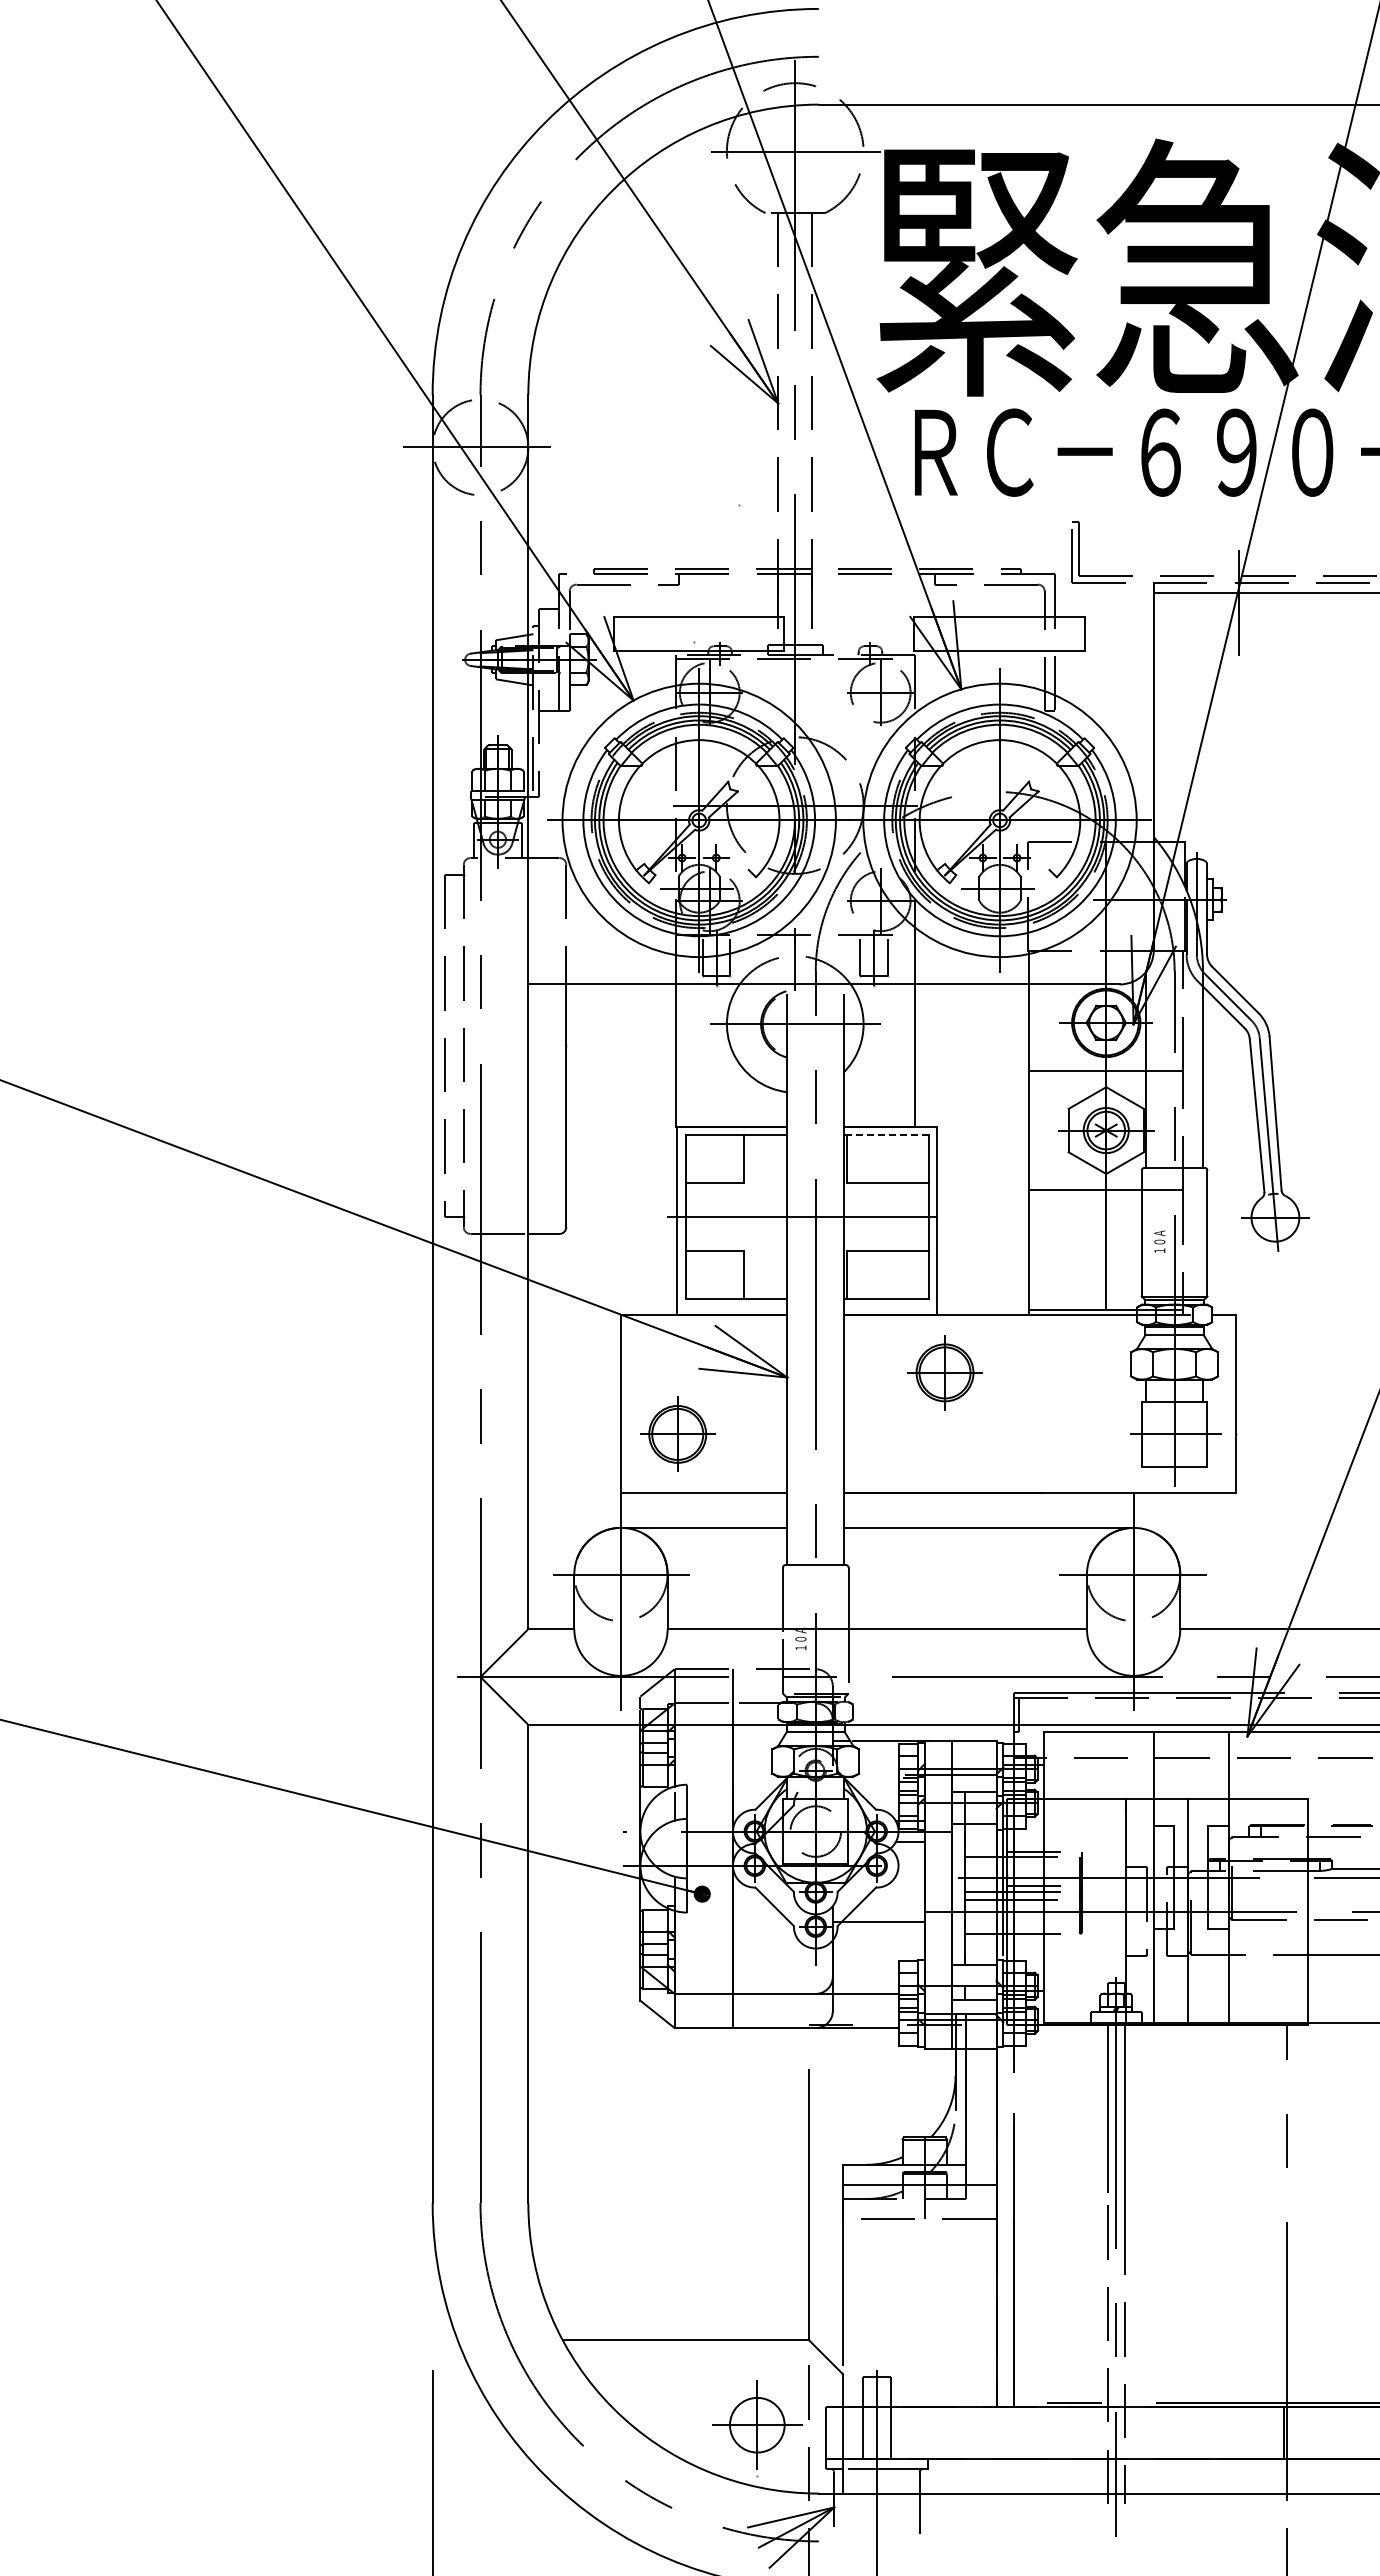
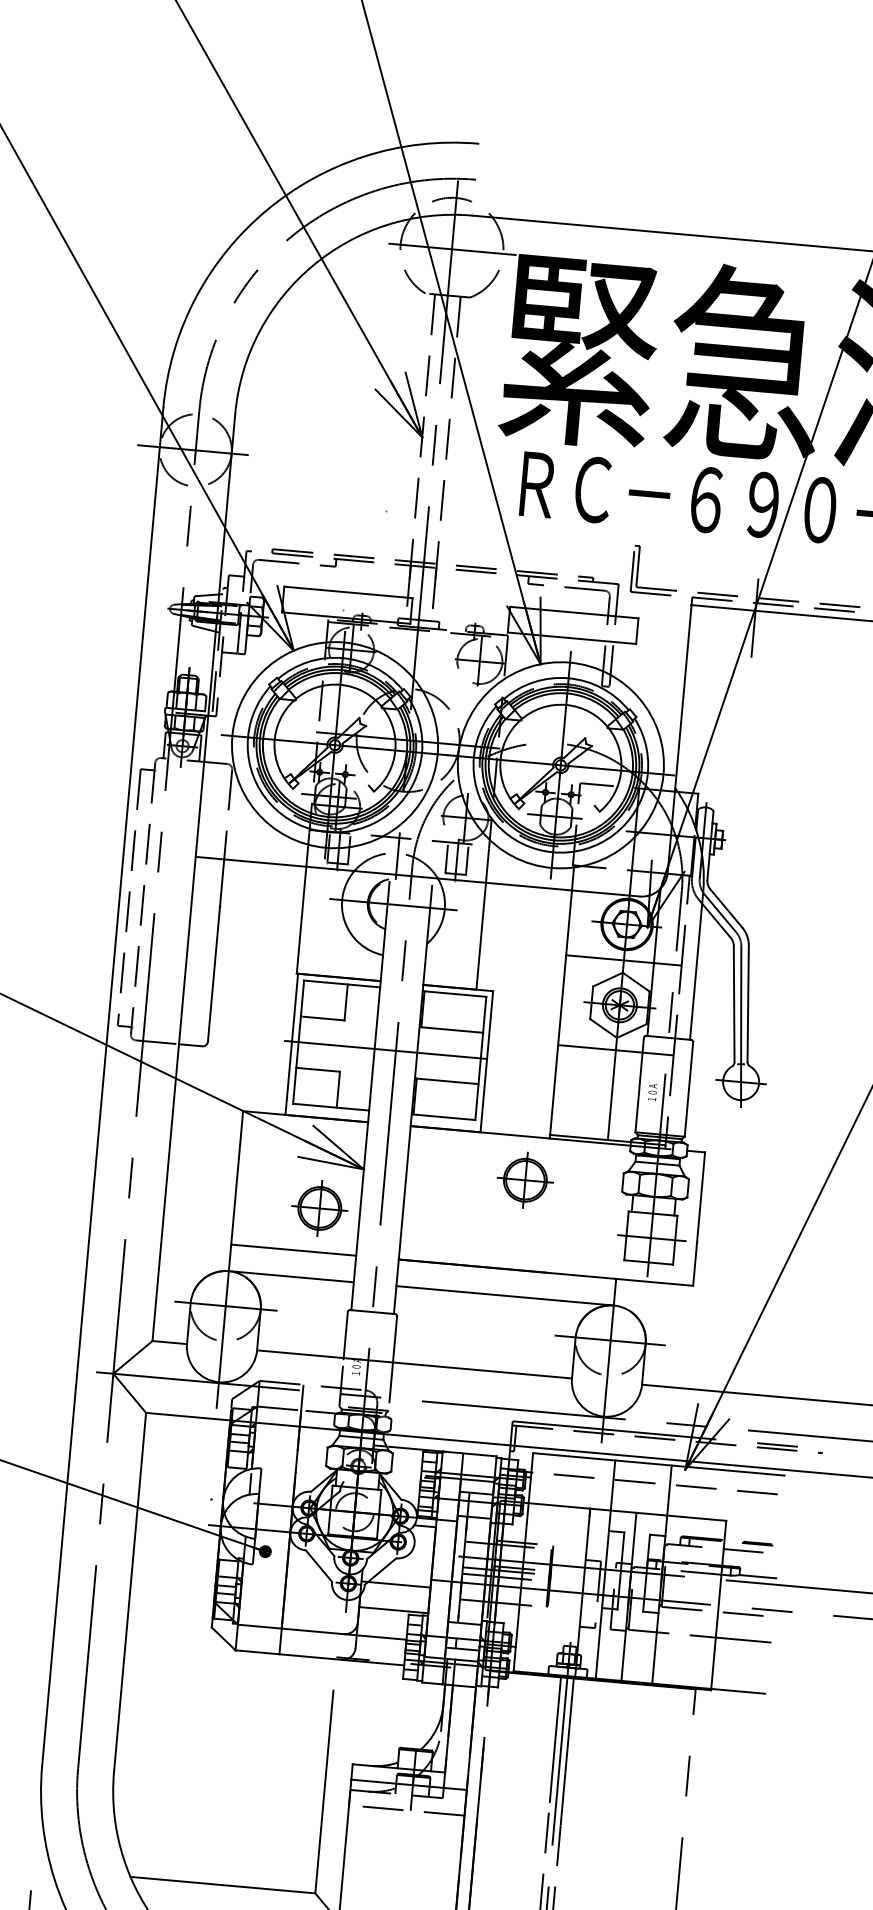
line: (885, 1135) -> (453, 994), dashed -> solid
part: (944, 1372) -> (525, 1179), moved
part: (677, 1433) -> (319, 1207), moved
line: (878, 1956) -> (393, 1610), added

